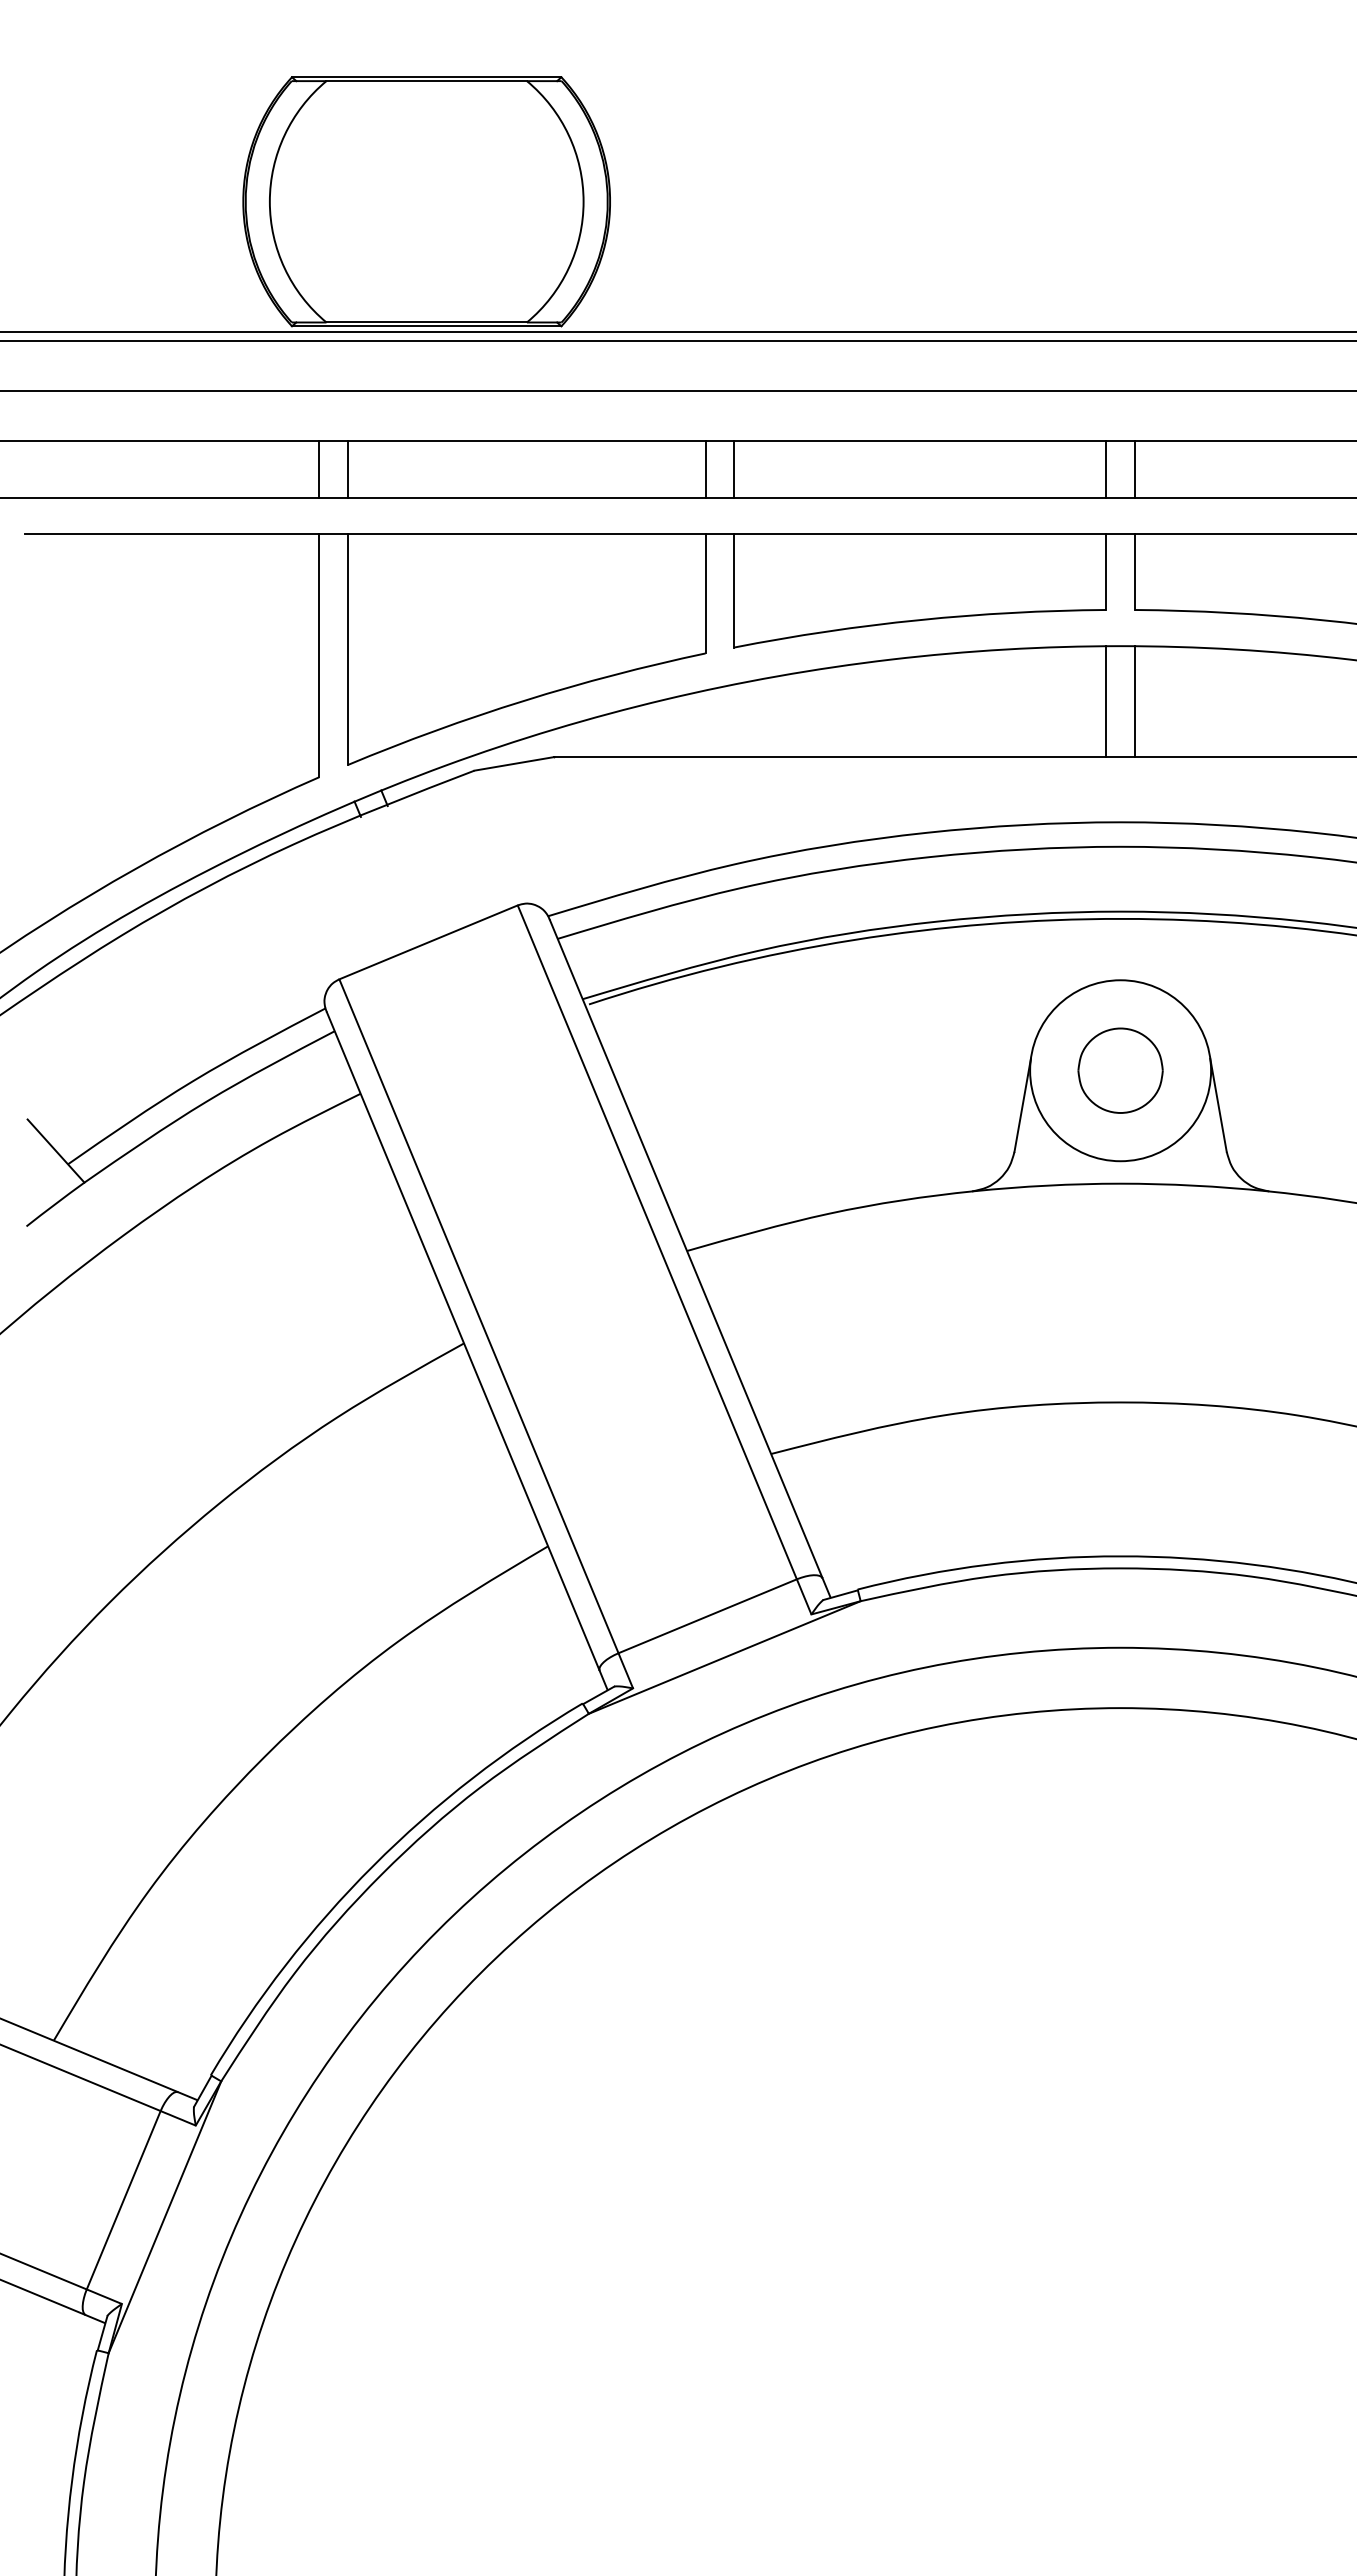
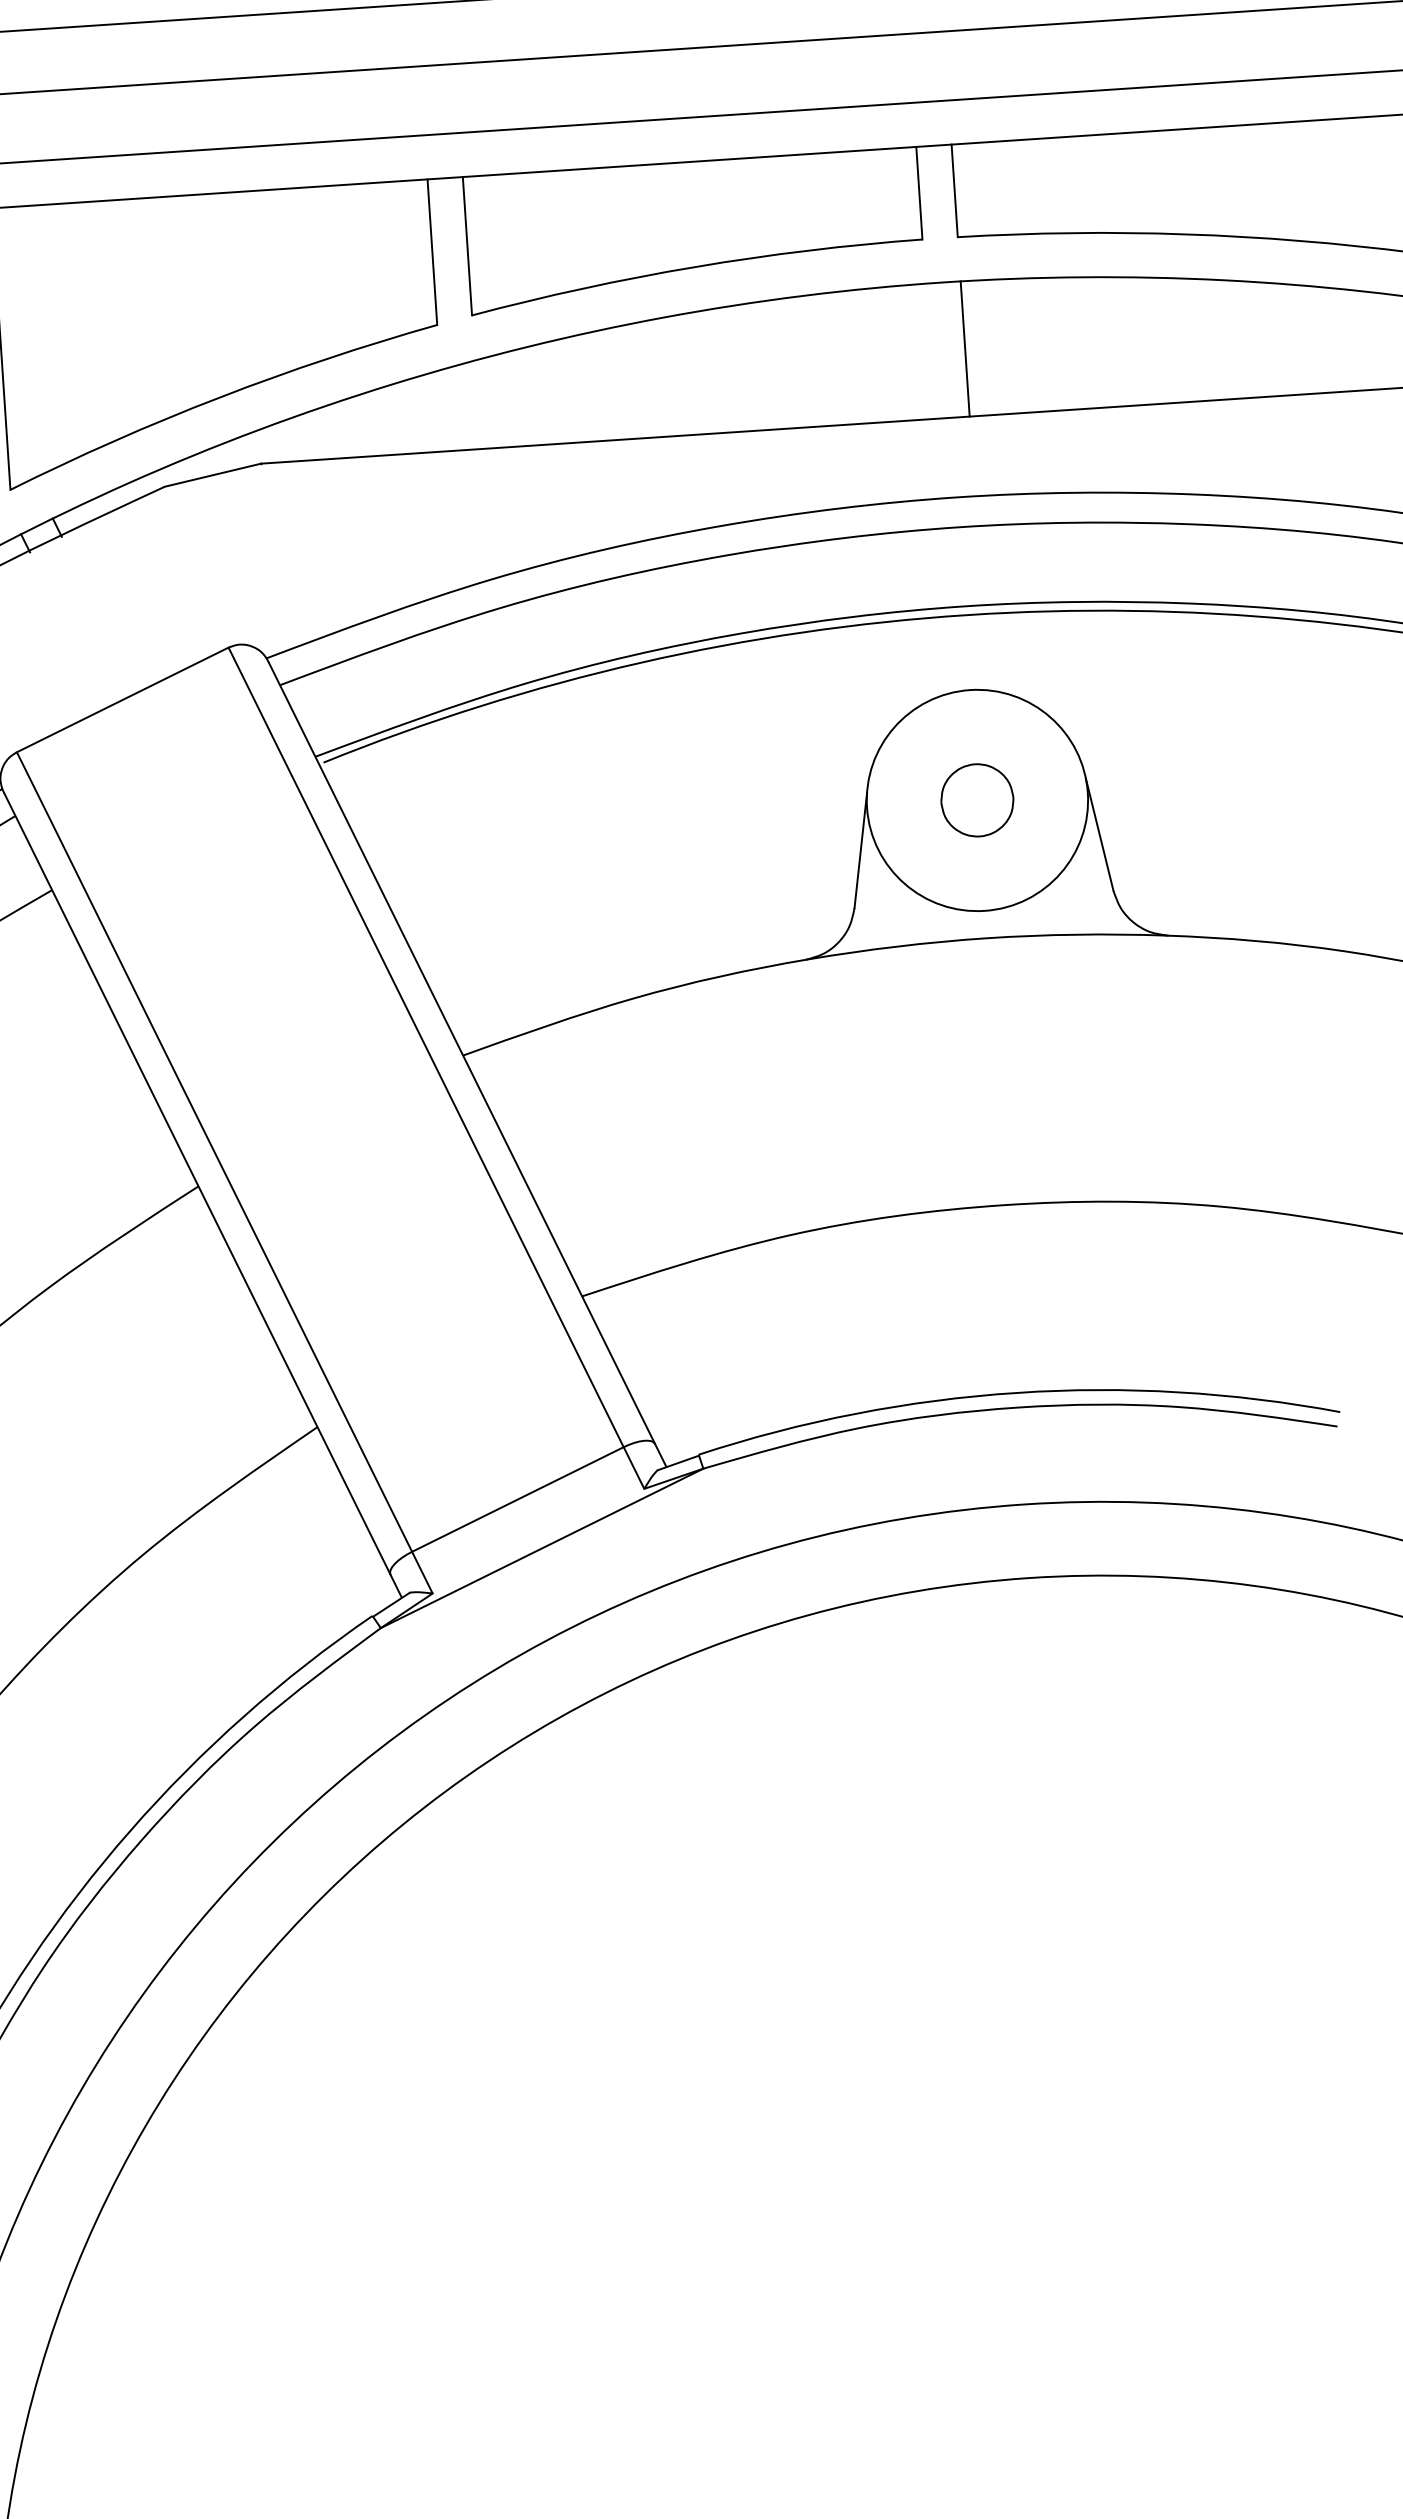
line: (705, 469) -> (422, 100), removed
line: (734, 469) -> (457, 98), removed
line: (1106, 469) -> (911, 68), removed
line: (1135, 469) -> (946, 65), removed
line: (1106, 701) -> (930, 351), removed
part: (1120, 1070) -> (977, 800), size x0.7

